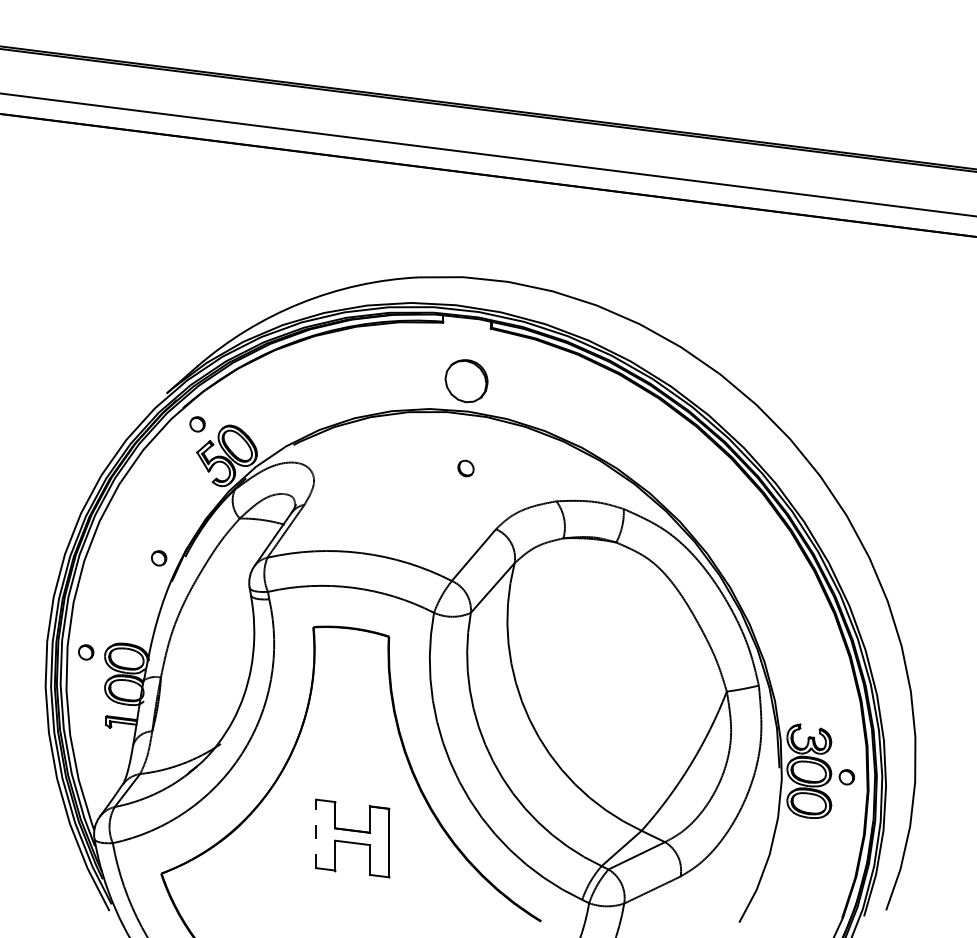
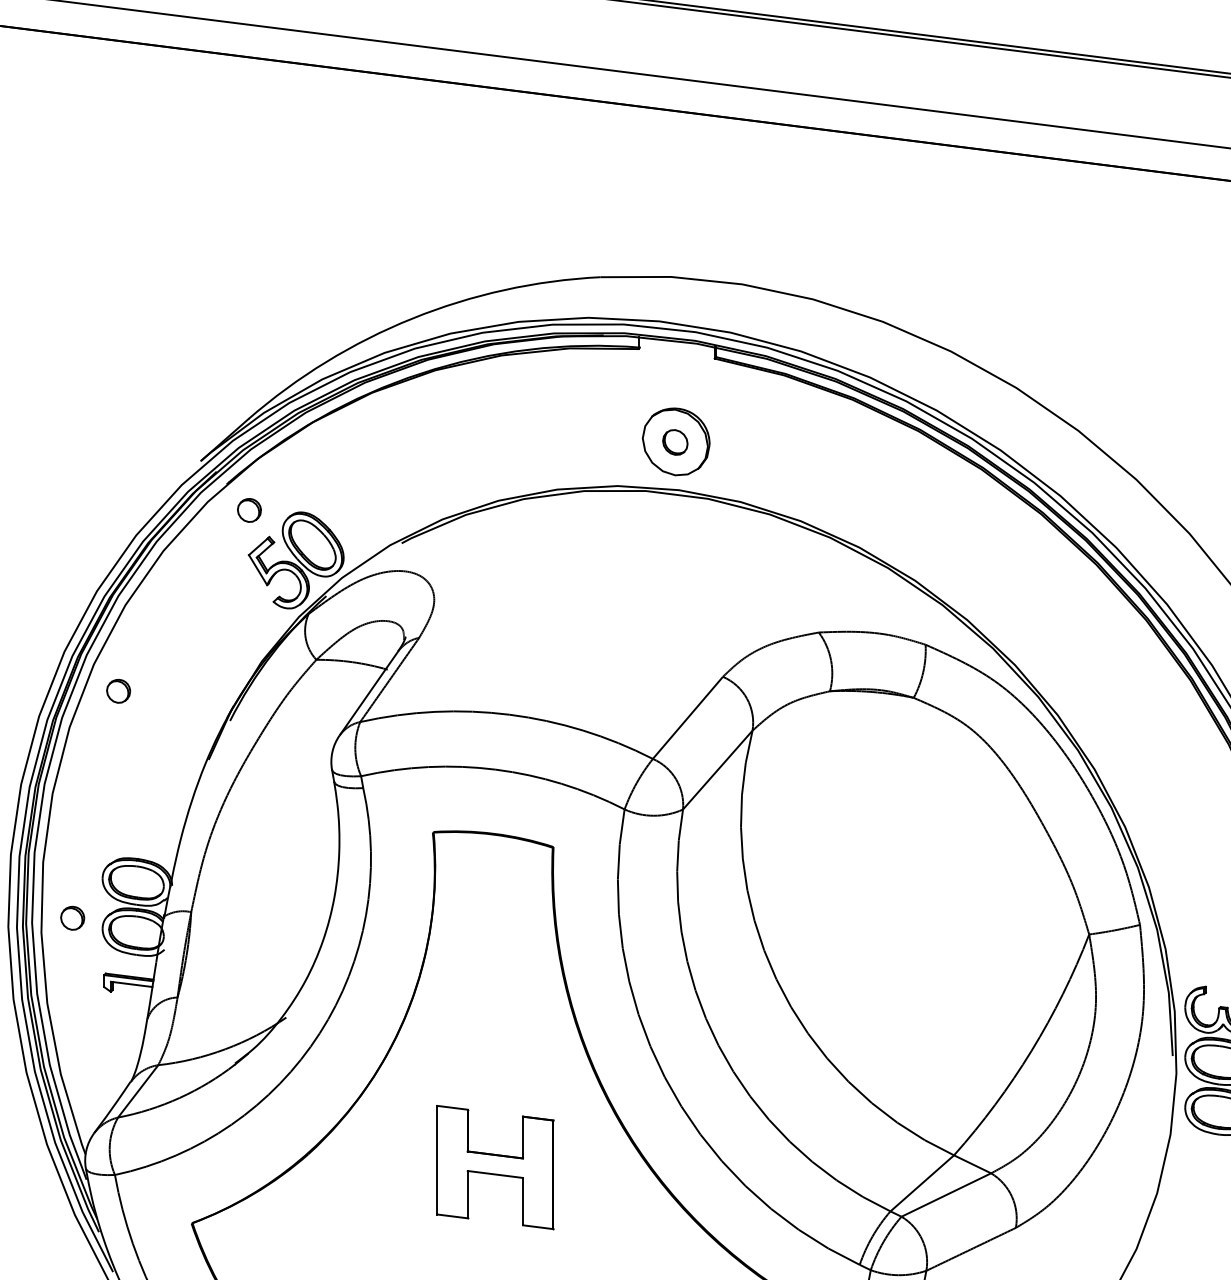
part: (465, 468) -> (674, 442), moved
part: (159, 558) -> (119, 691), moved
part: (86, 652) -> (73, 918), moved
line: (316, 833) -> (438, 1159), dashed -> solid

